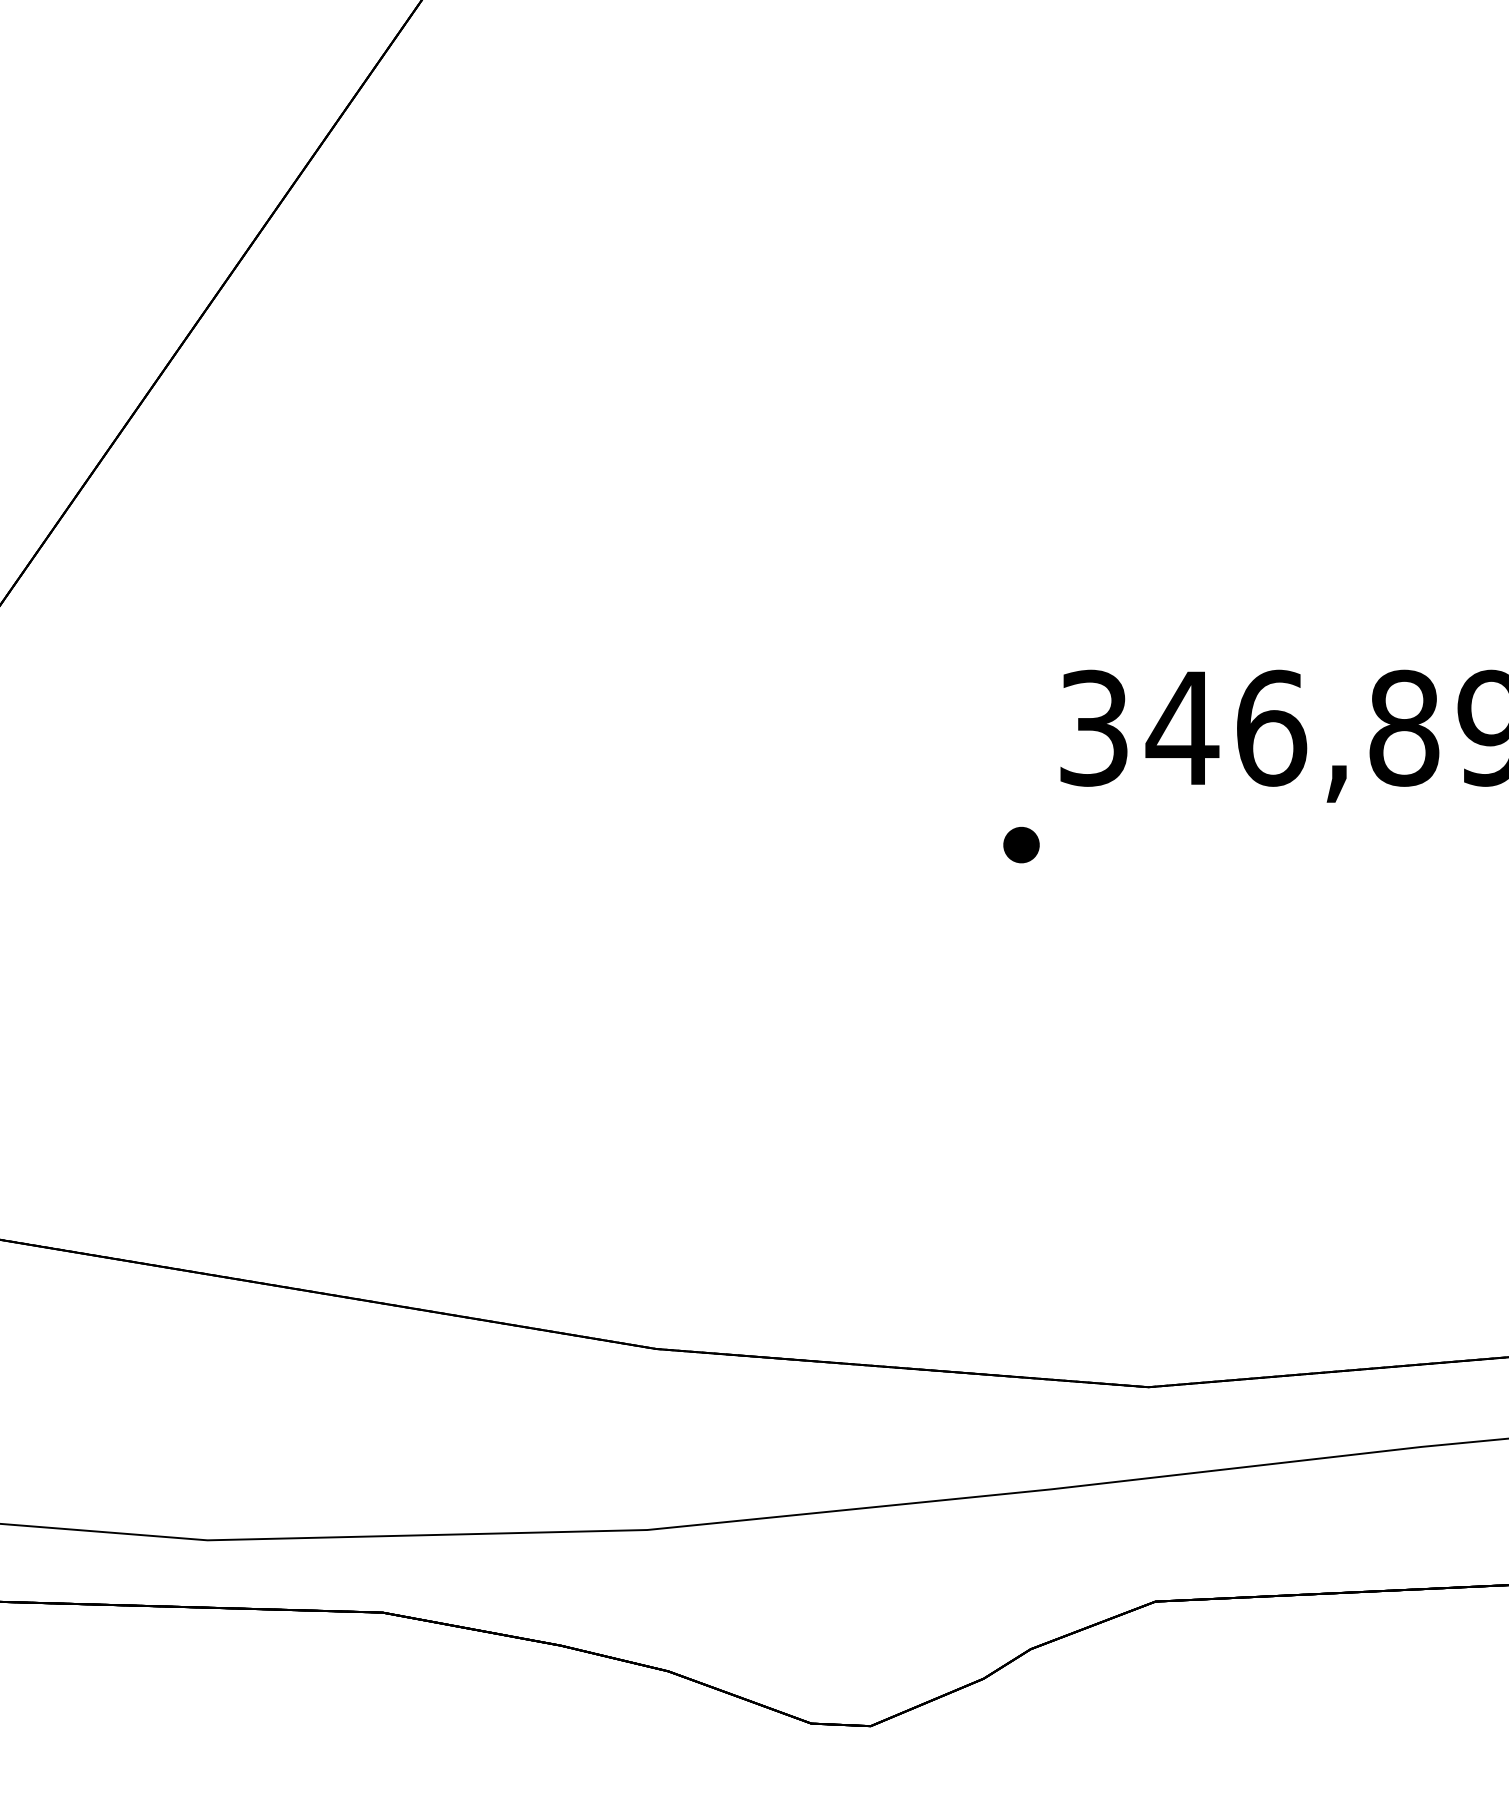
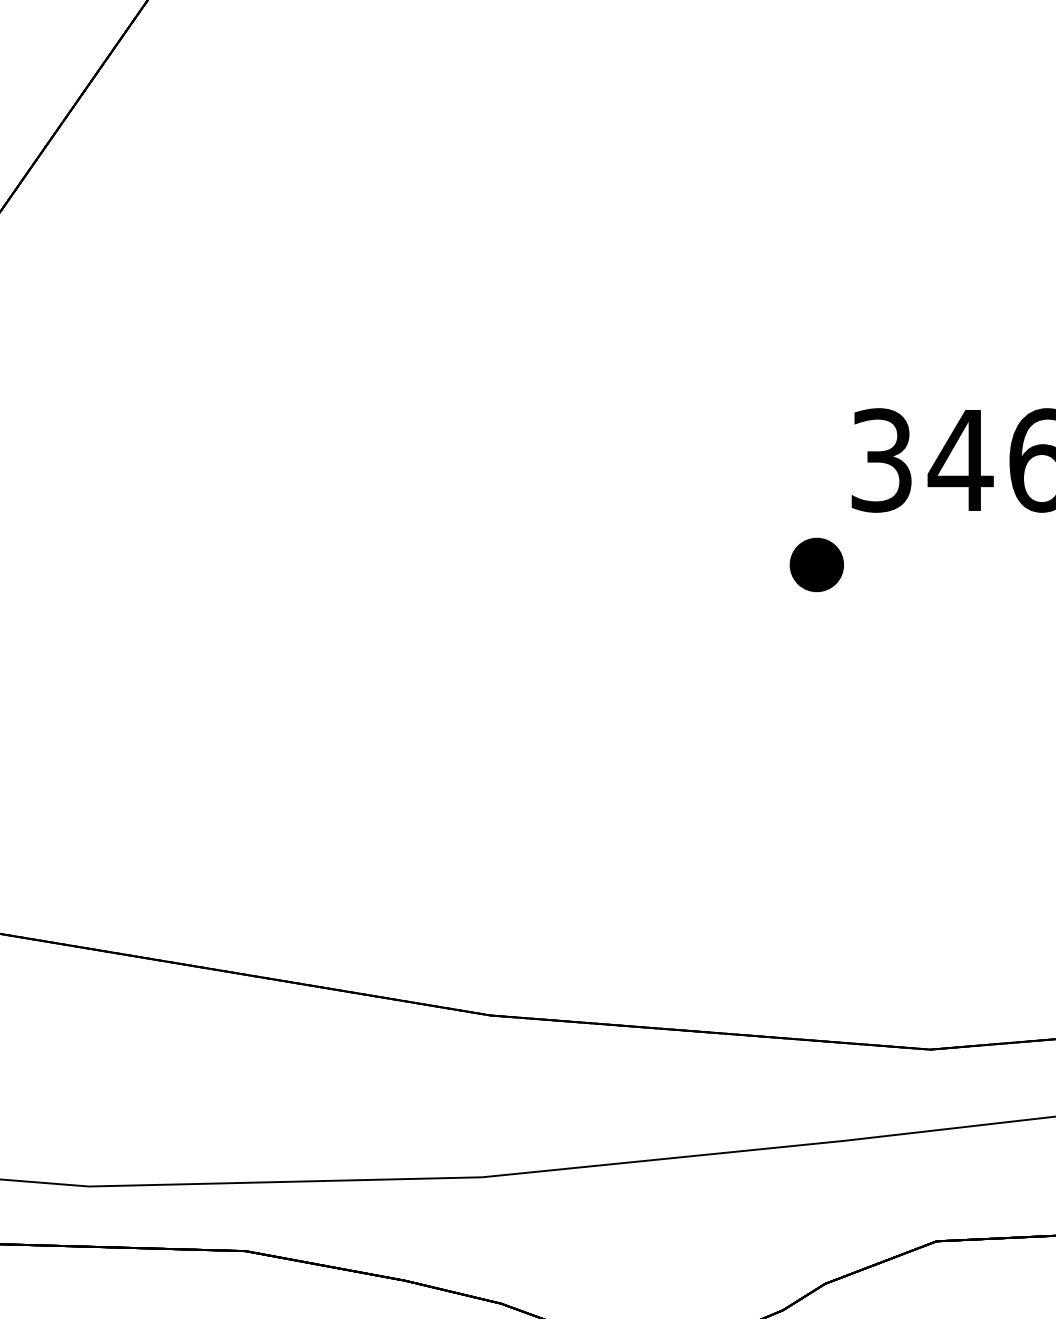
part: (1021, 844) -> (816, 564), size x1.67

